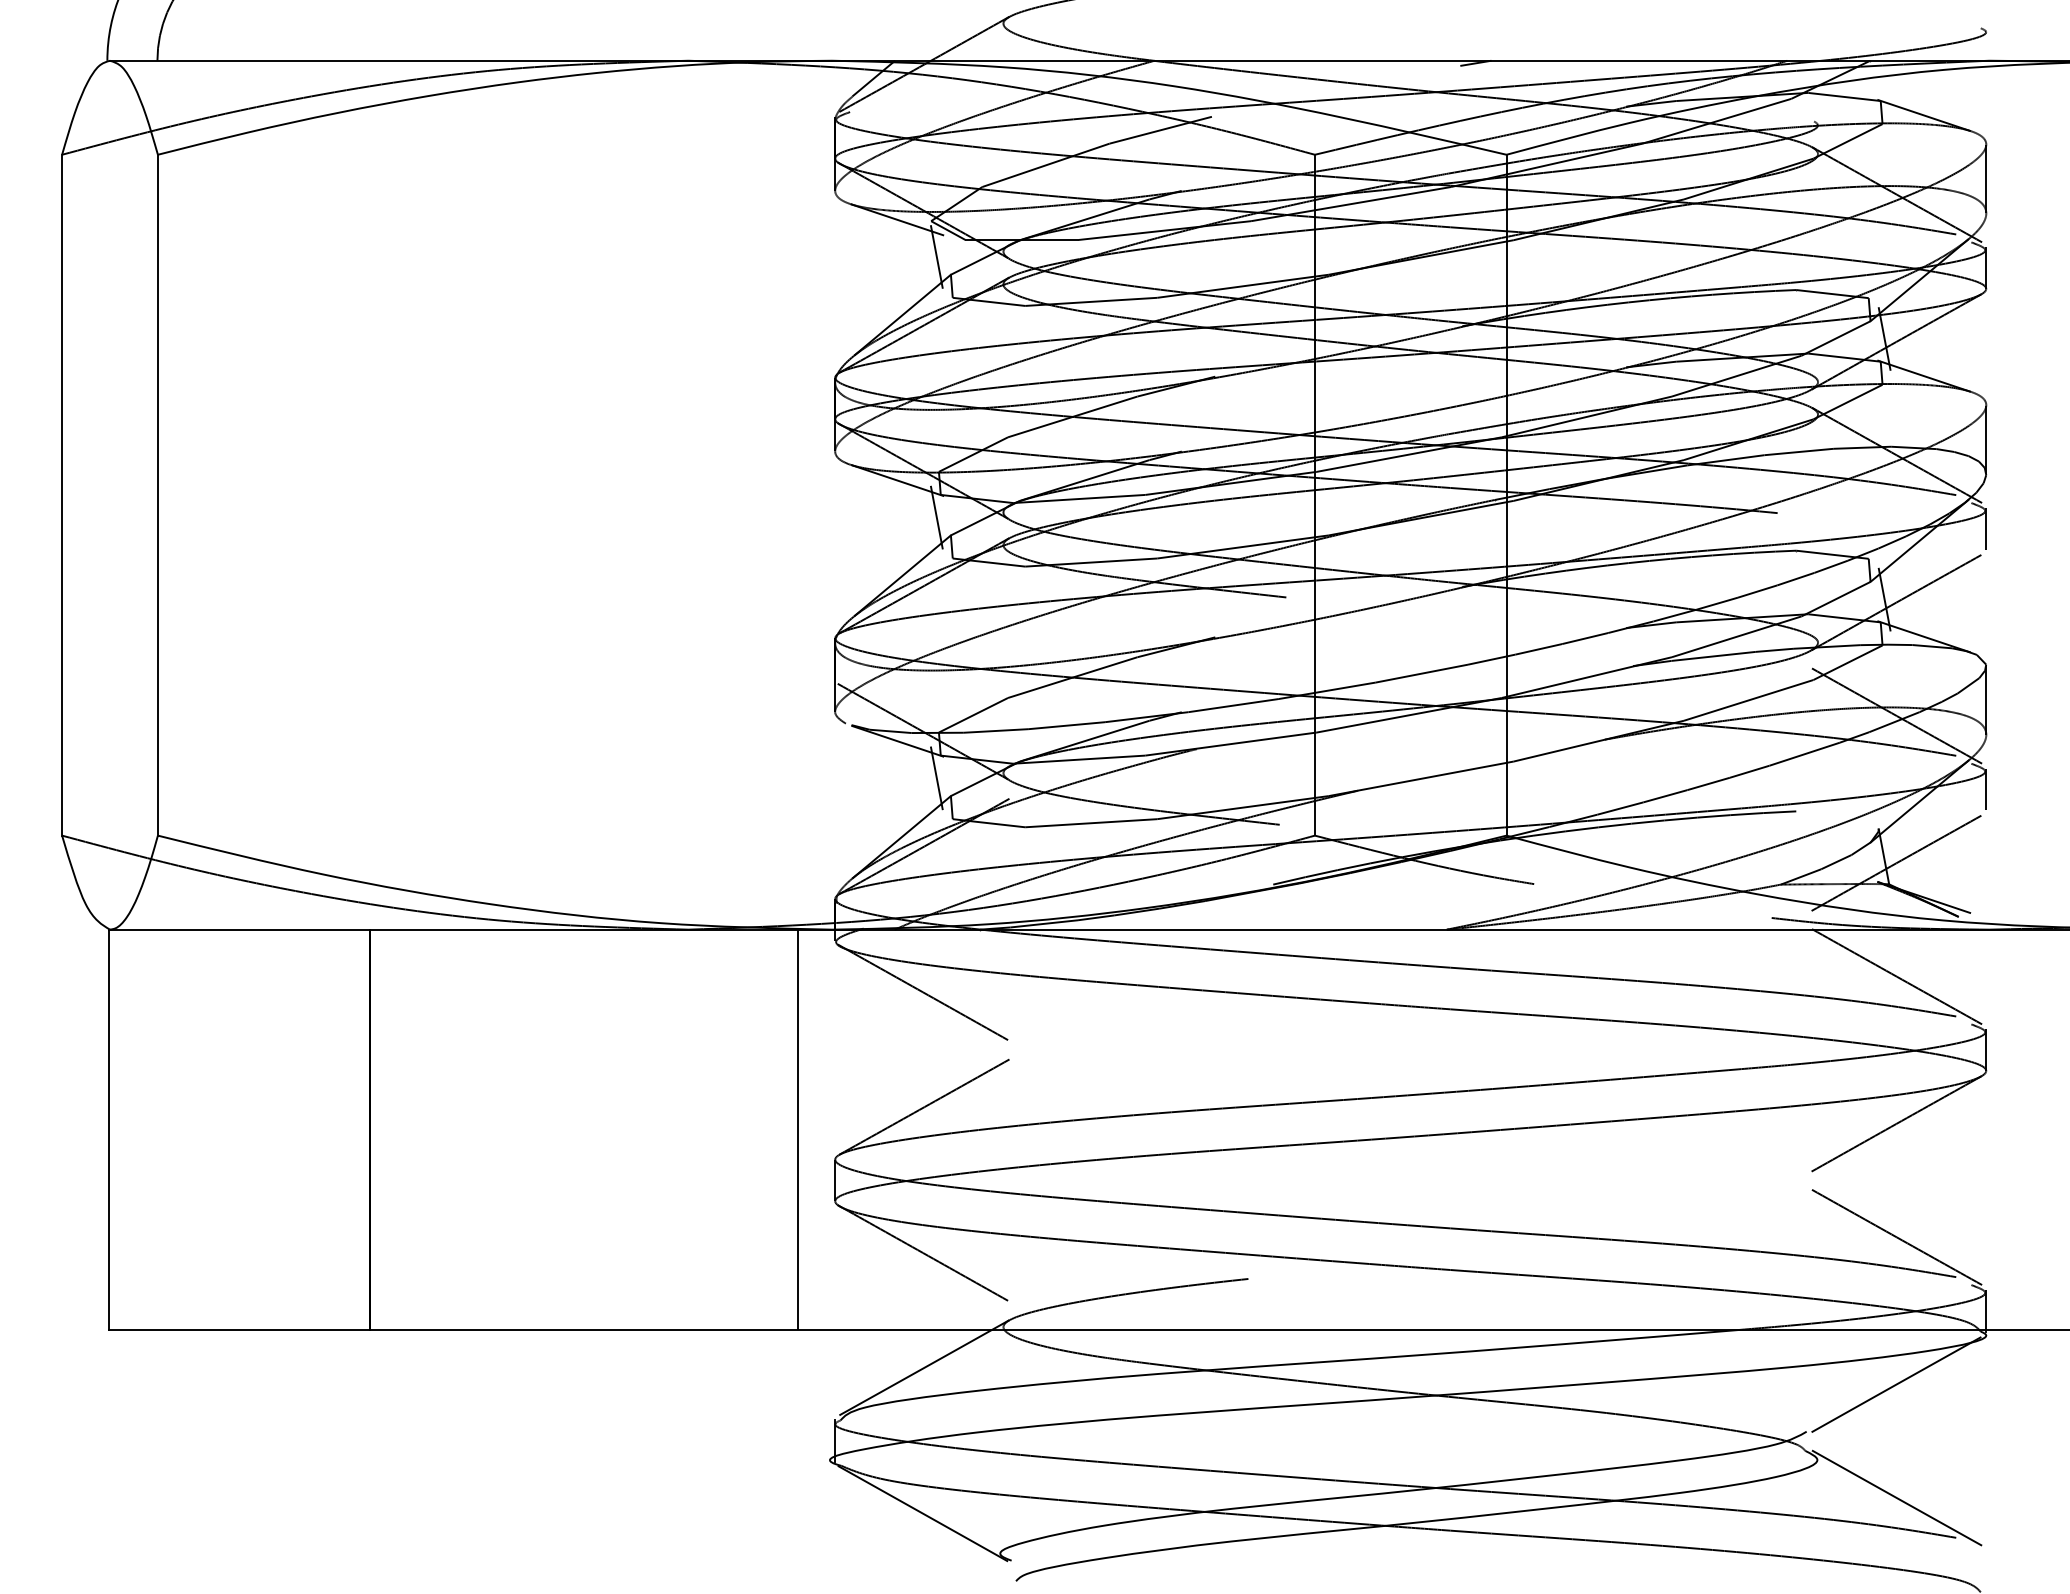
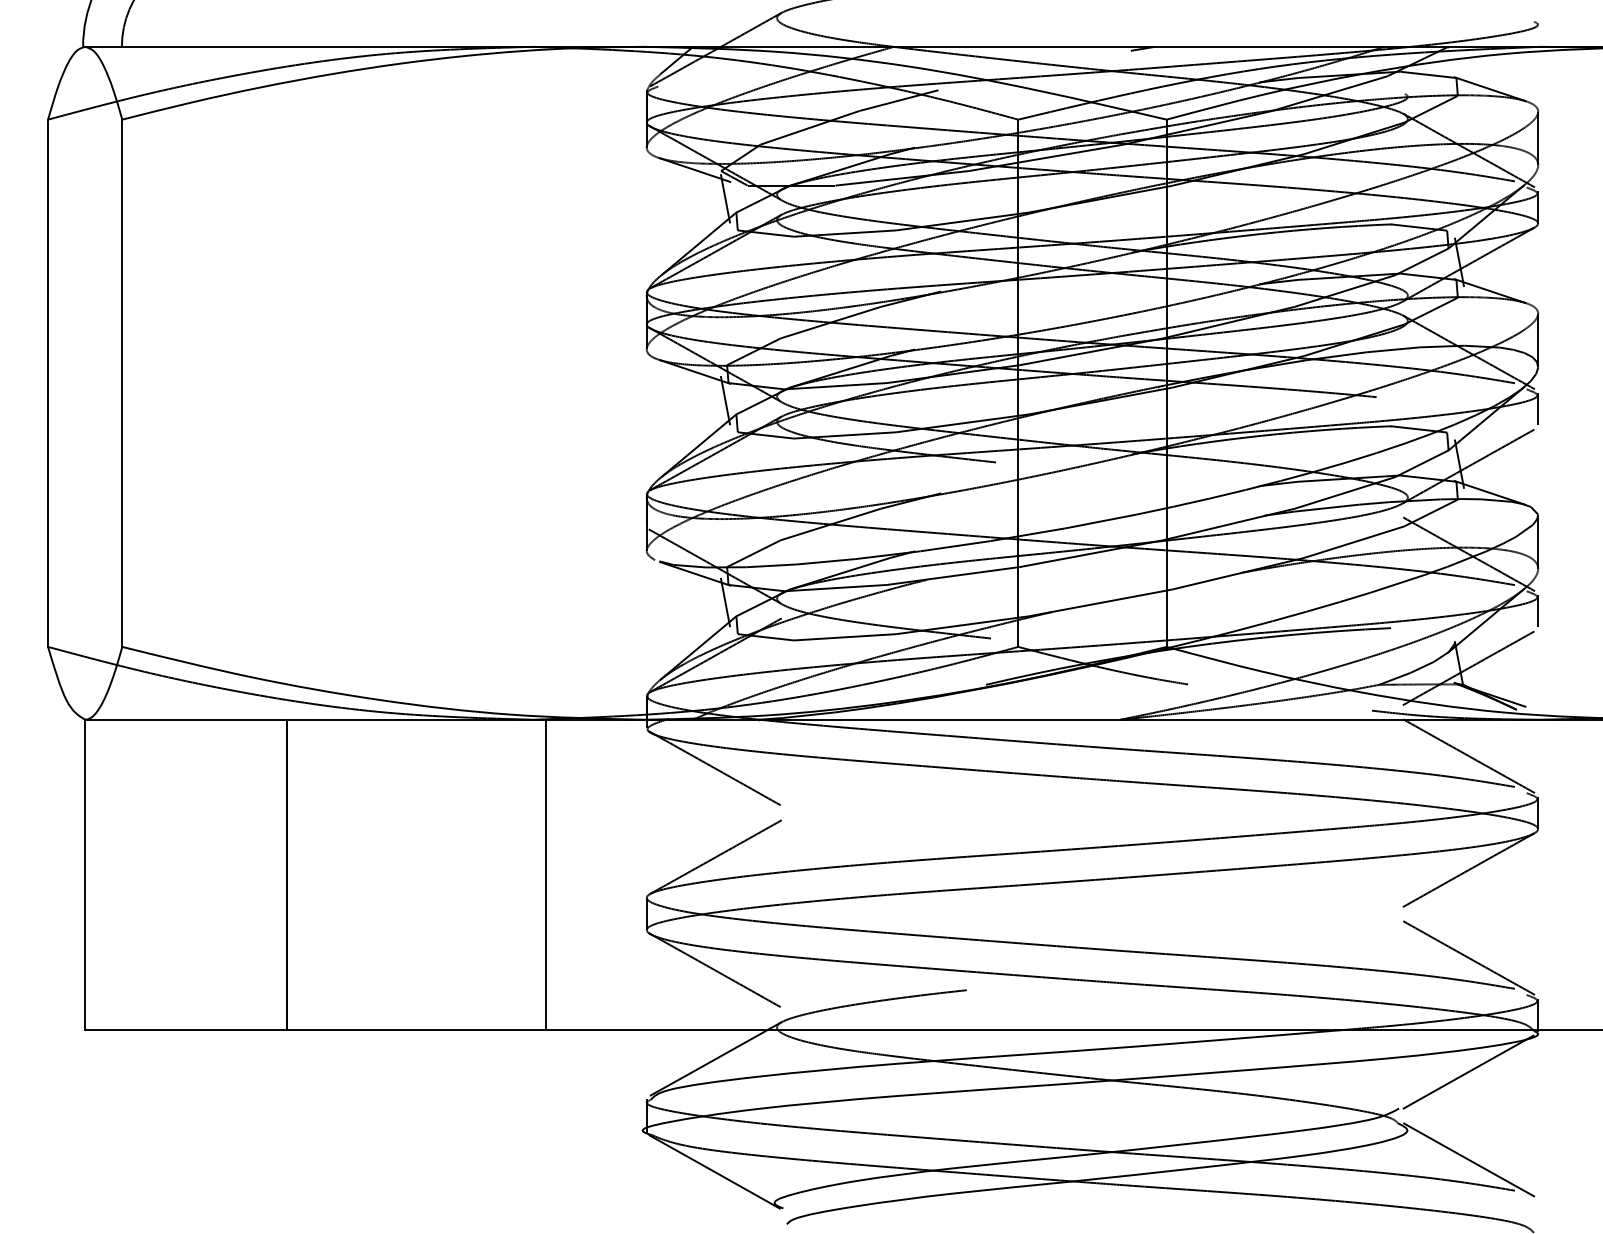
line: (797, 1129) -> (545, 874), moved

